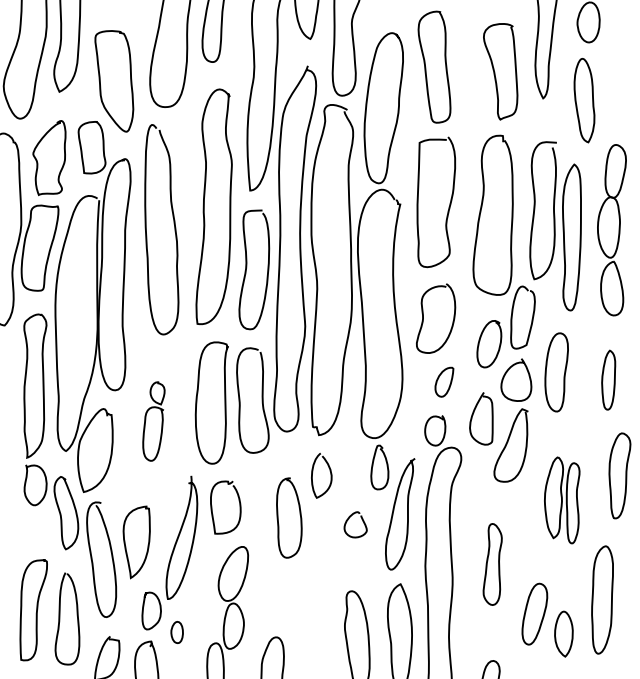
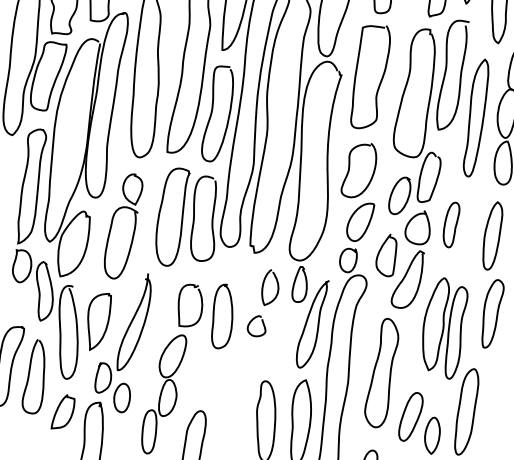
curve: (535, 209) -> (446, 73), moved
part: (556, 372) -> (451, 224), size x0.71
part: (608, 380) -> (492, 236), size x1.43
part: (444, 382) -> (360, 222), size x1.67
part: (153, 421) -> (122, 226), size x1.67
curve: (313, 472) -> (264, 284), moved
part: (561, 500) -> (443, 328), size x1.43
curve: (212, 507) -> (179, 304), moved
curve: (362, 521) -> (262, 324), moved
part: (492, 564) -> (381, 373), size x1.67
part: (176, 632) -> (121, 397), size x1.67

